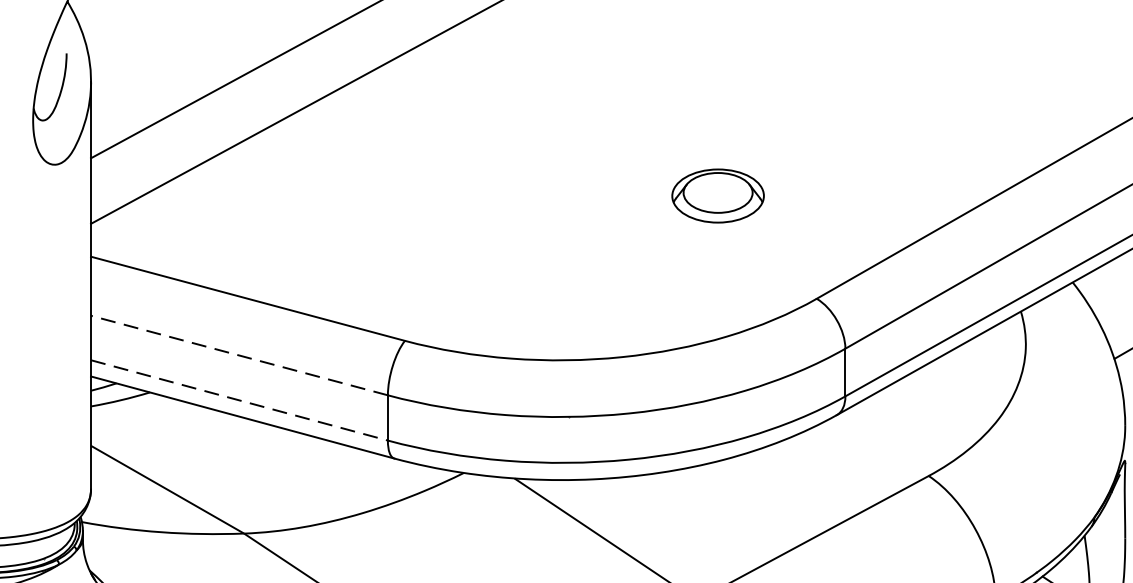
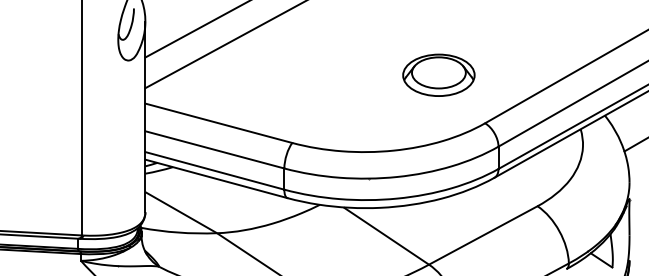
part: (717, 194) -> (438, 74), size x1.67
line: (238, 354) -> (214, 149), dashed -> solid
line: (238, 399) -> (214, 170), dashed -> solid

